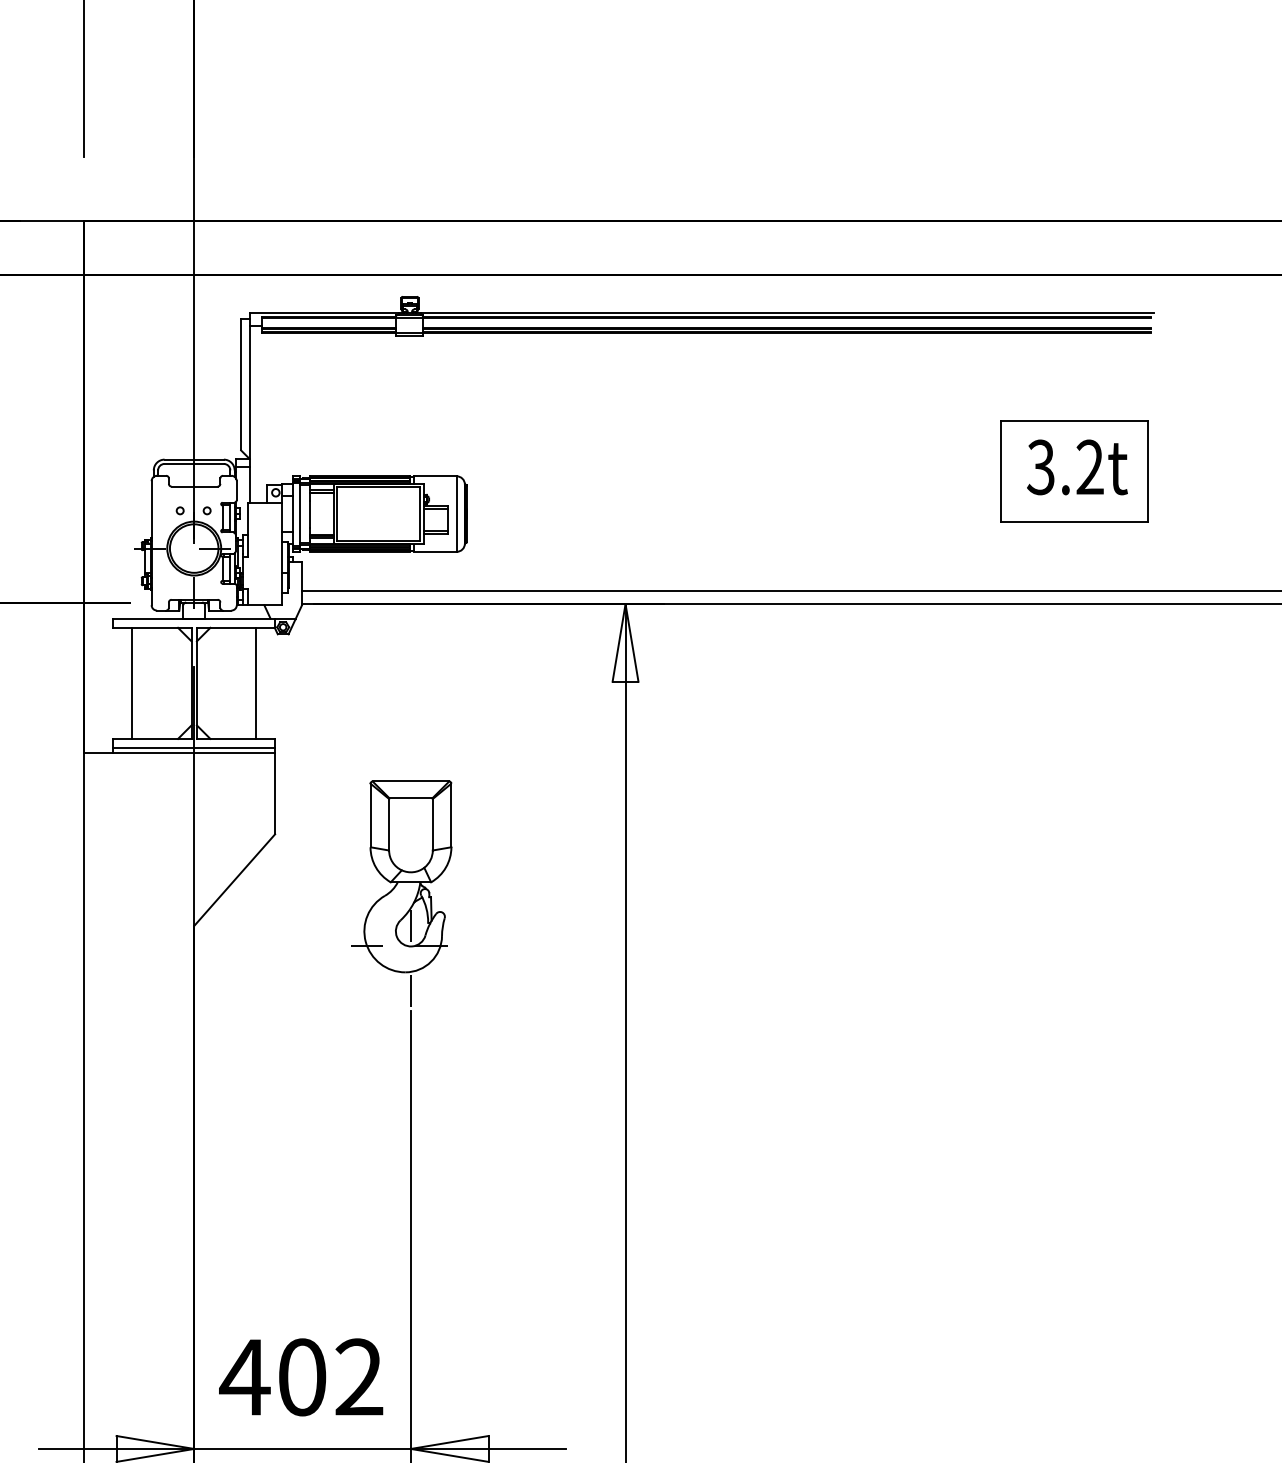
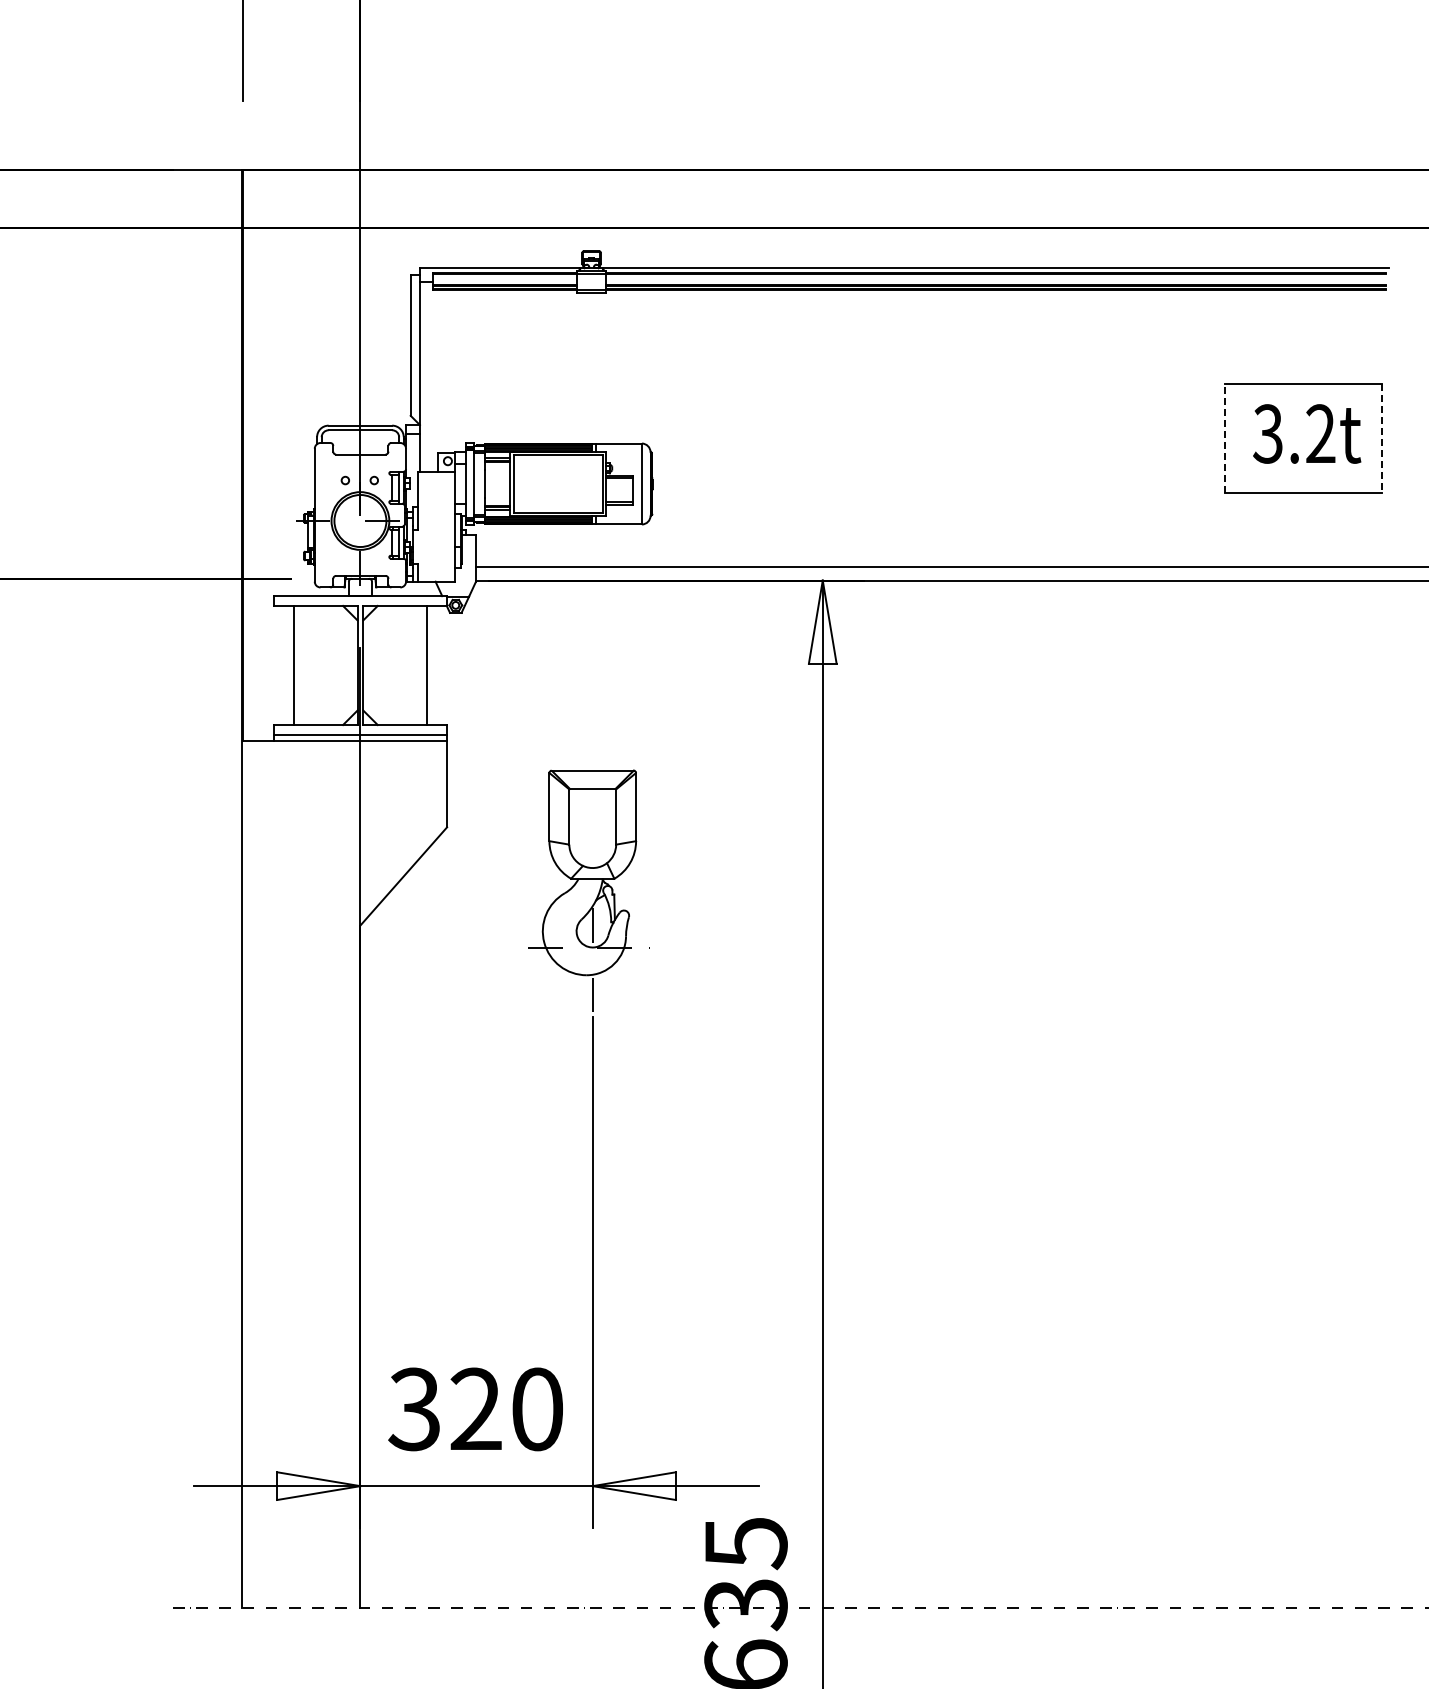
line: (1001, 470) -> (1225, 437), solid -> dashed
line: (1147, 471) -> (1382, 438), solid -> dashed
text: (300, 1377) -> (474, 1409), 402 -> 320

